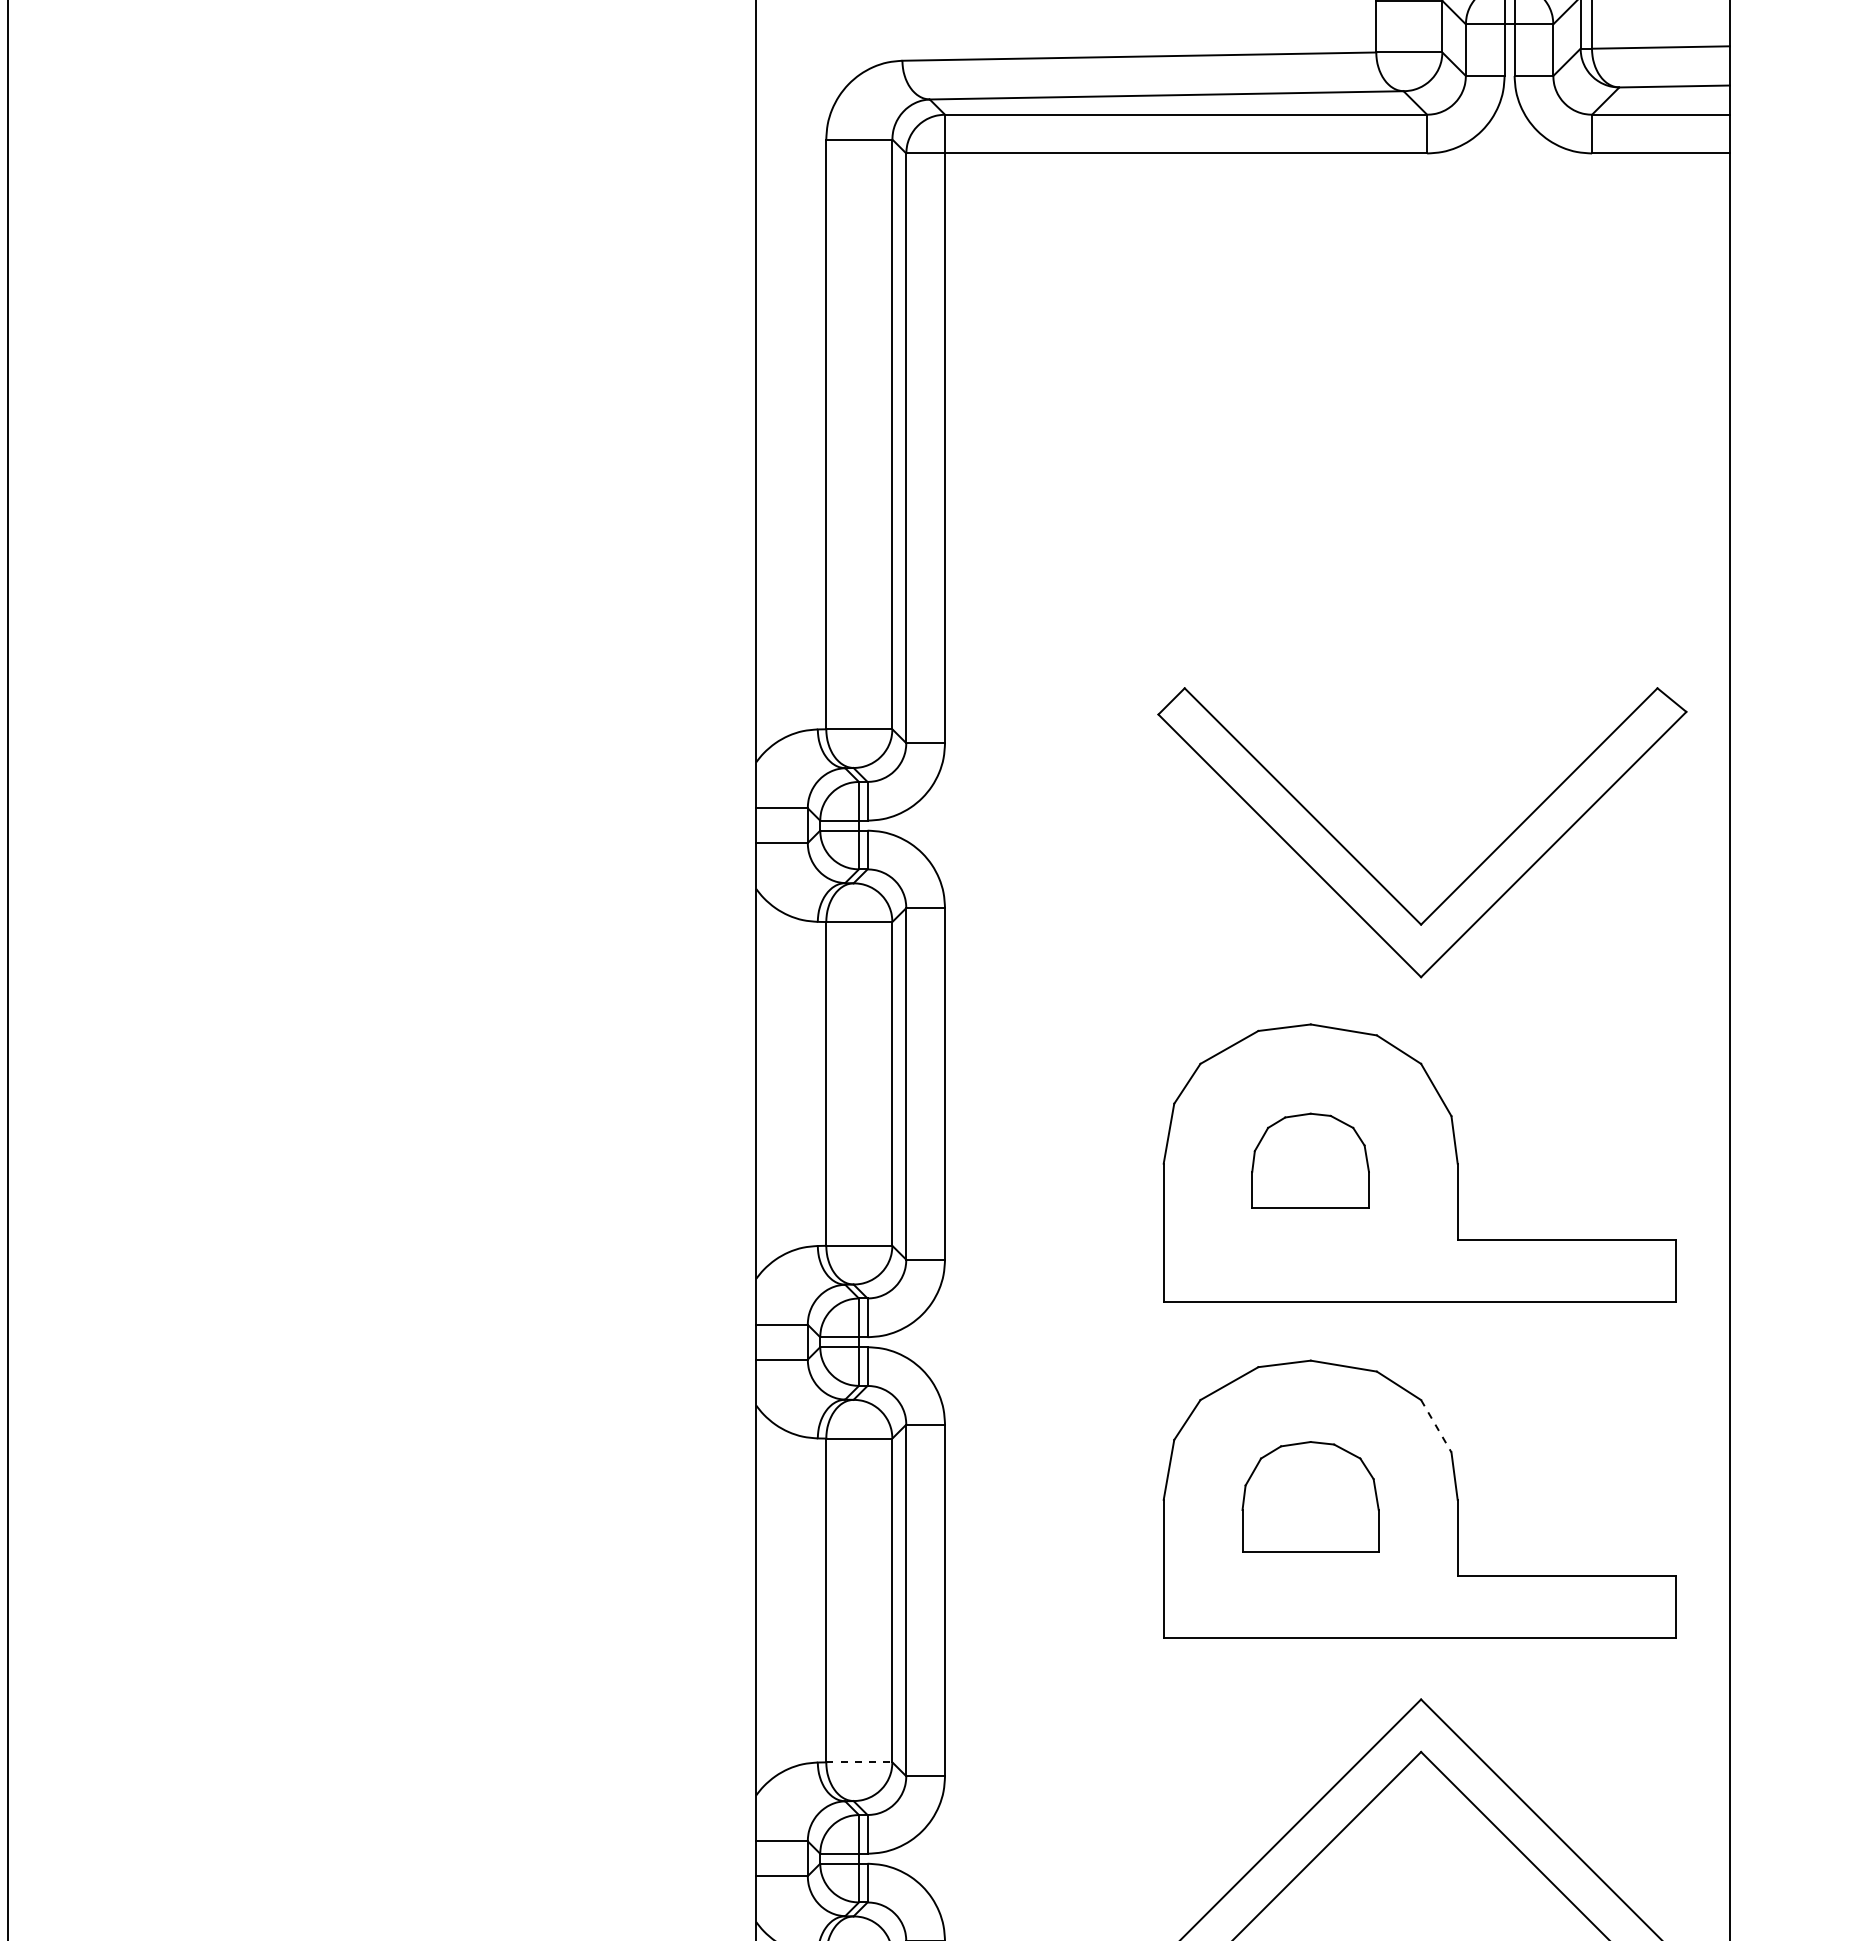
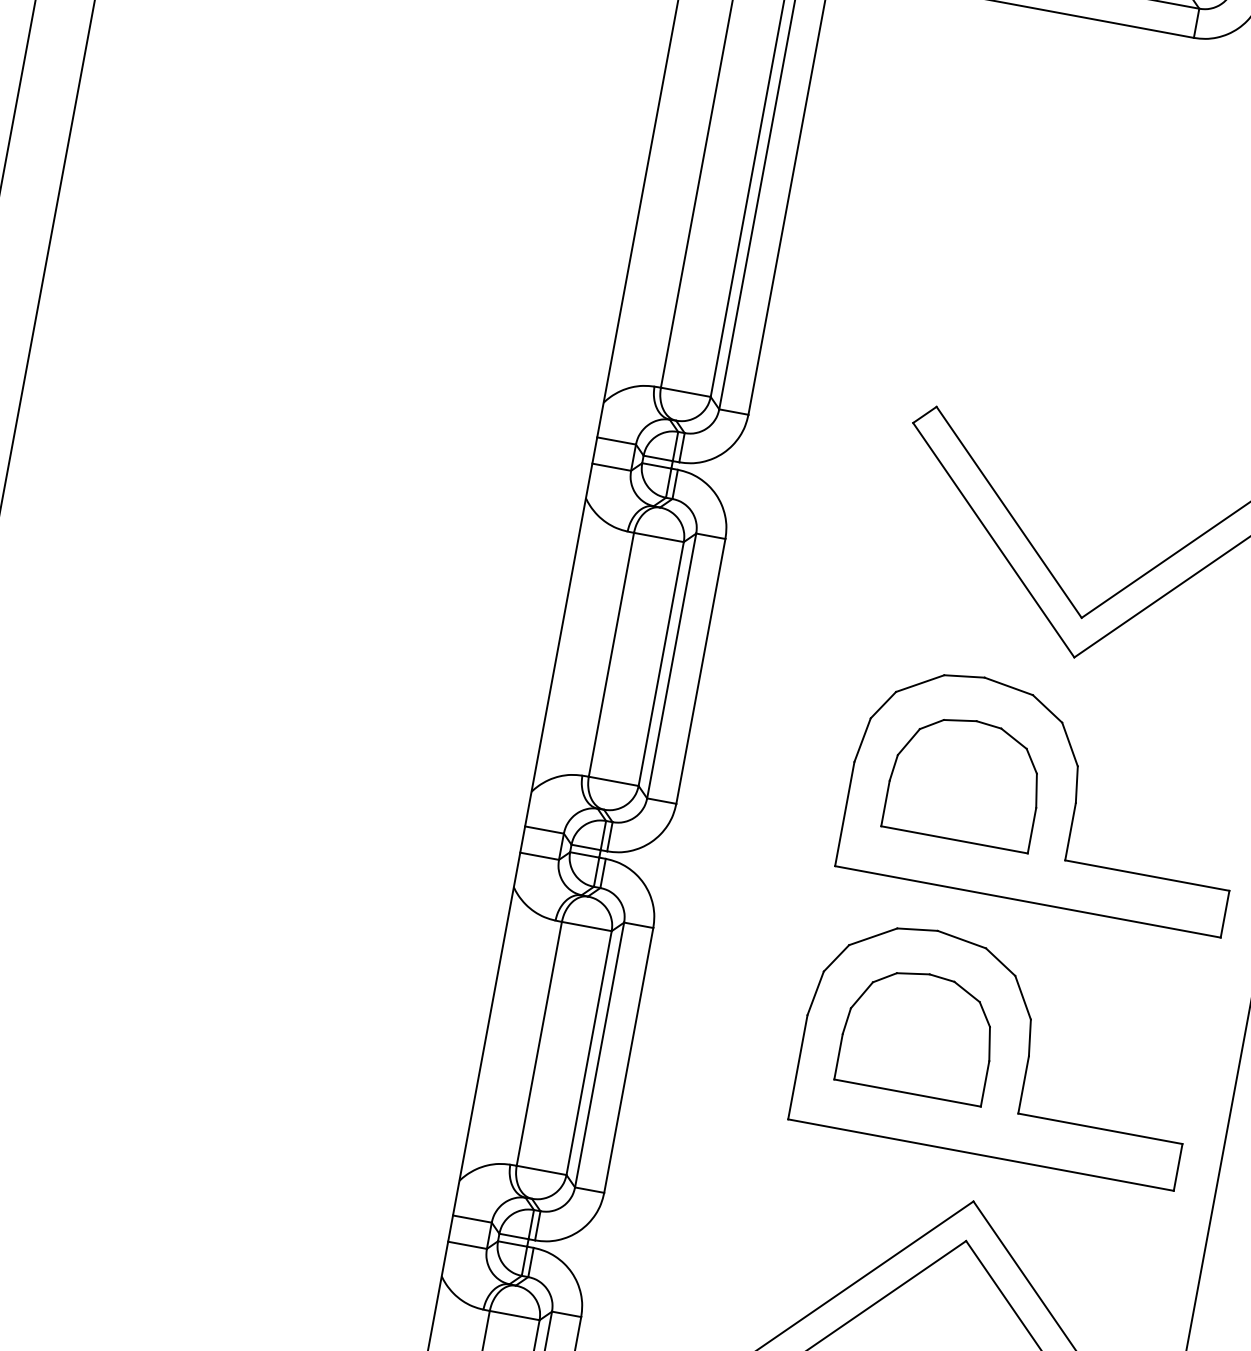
part: (1310, 1160) -> (965, 780), size x1.67
line: (1436, 1426) -> (1023, 998), dashed -> solid
part: (1310, 1496) -> (918, 1033), size x1.43
line: (859, 1762) -> (541, 1170), dashed -> solid

